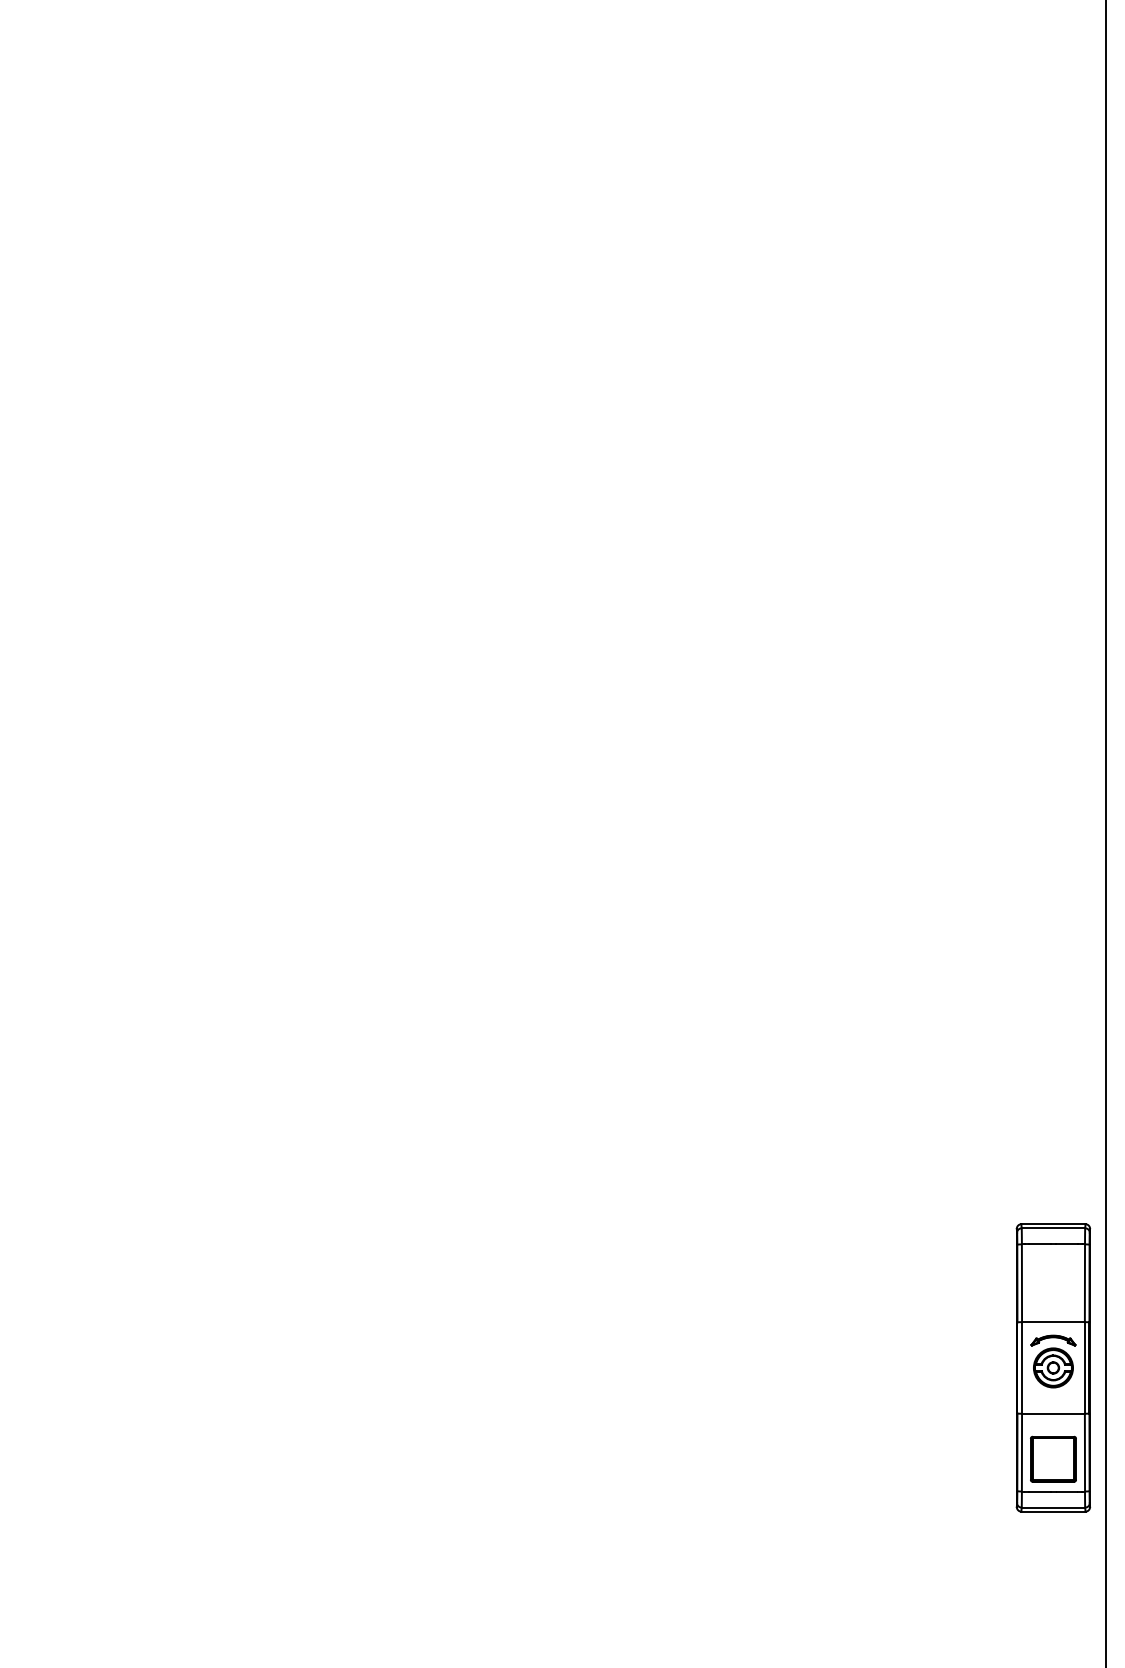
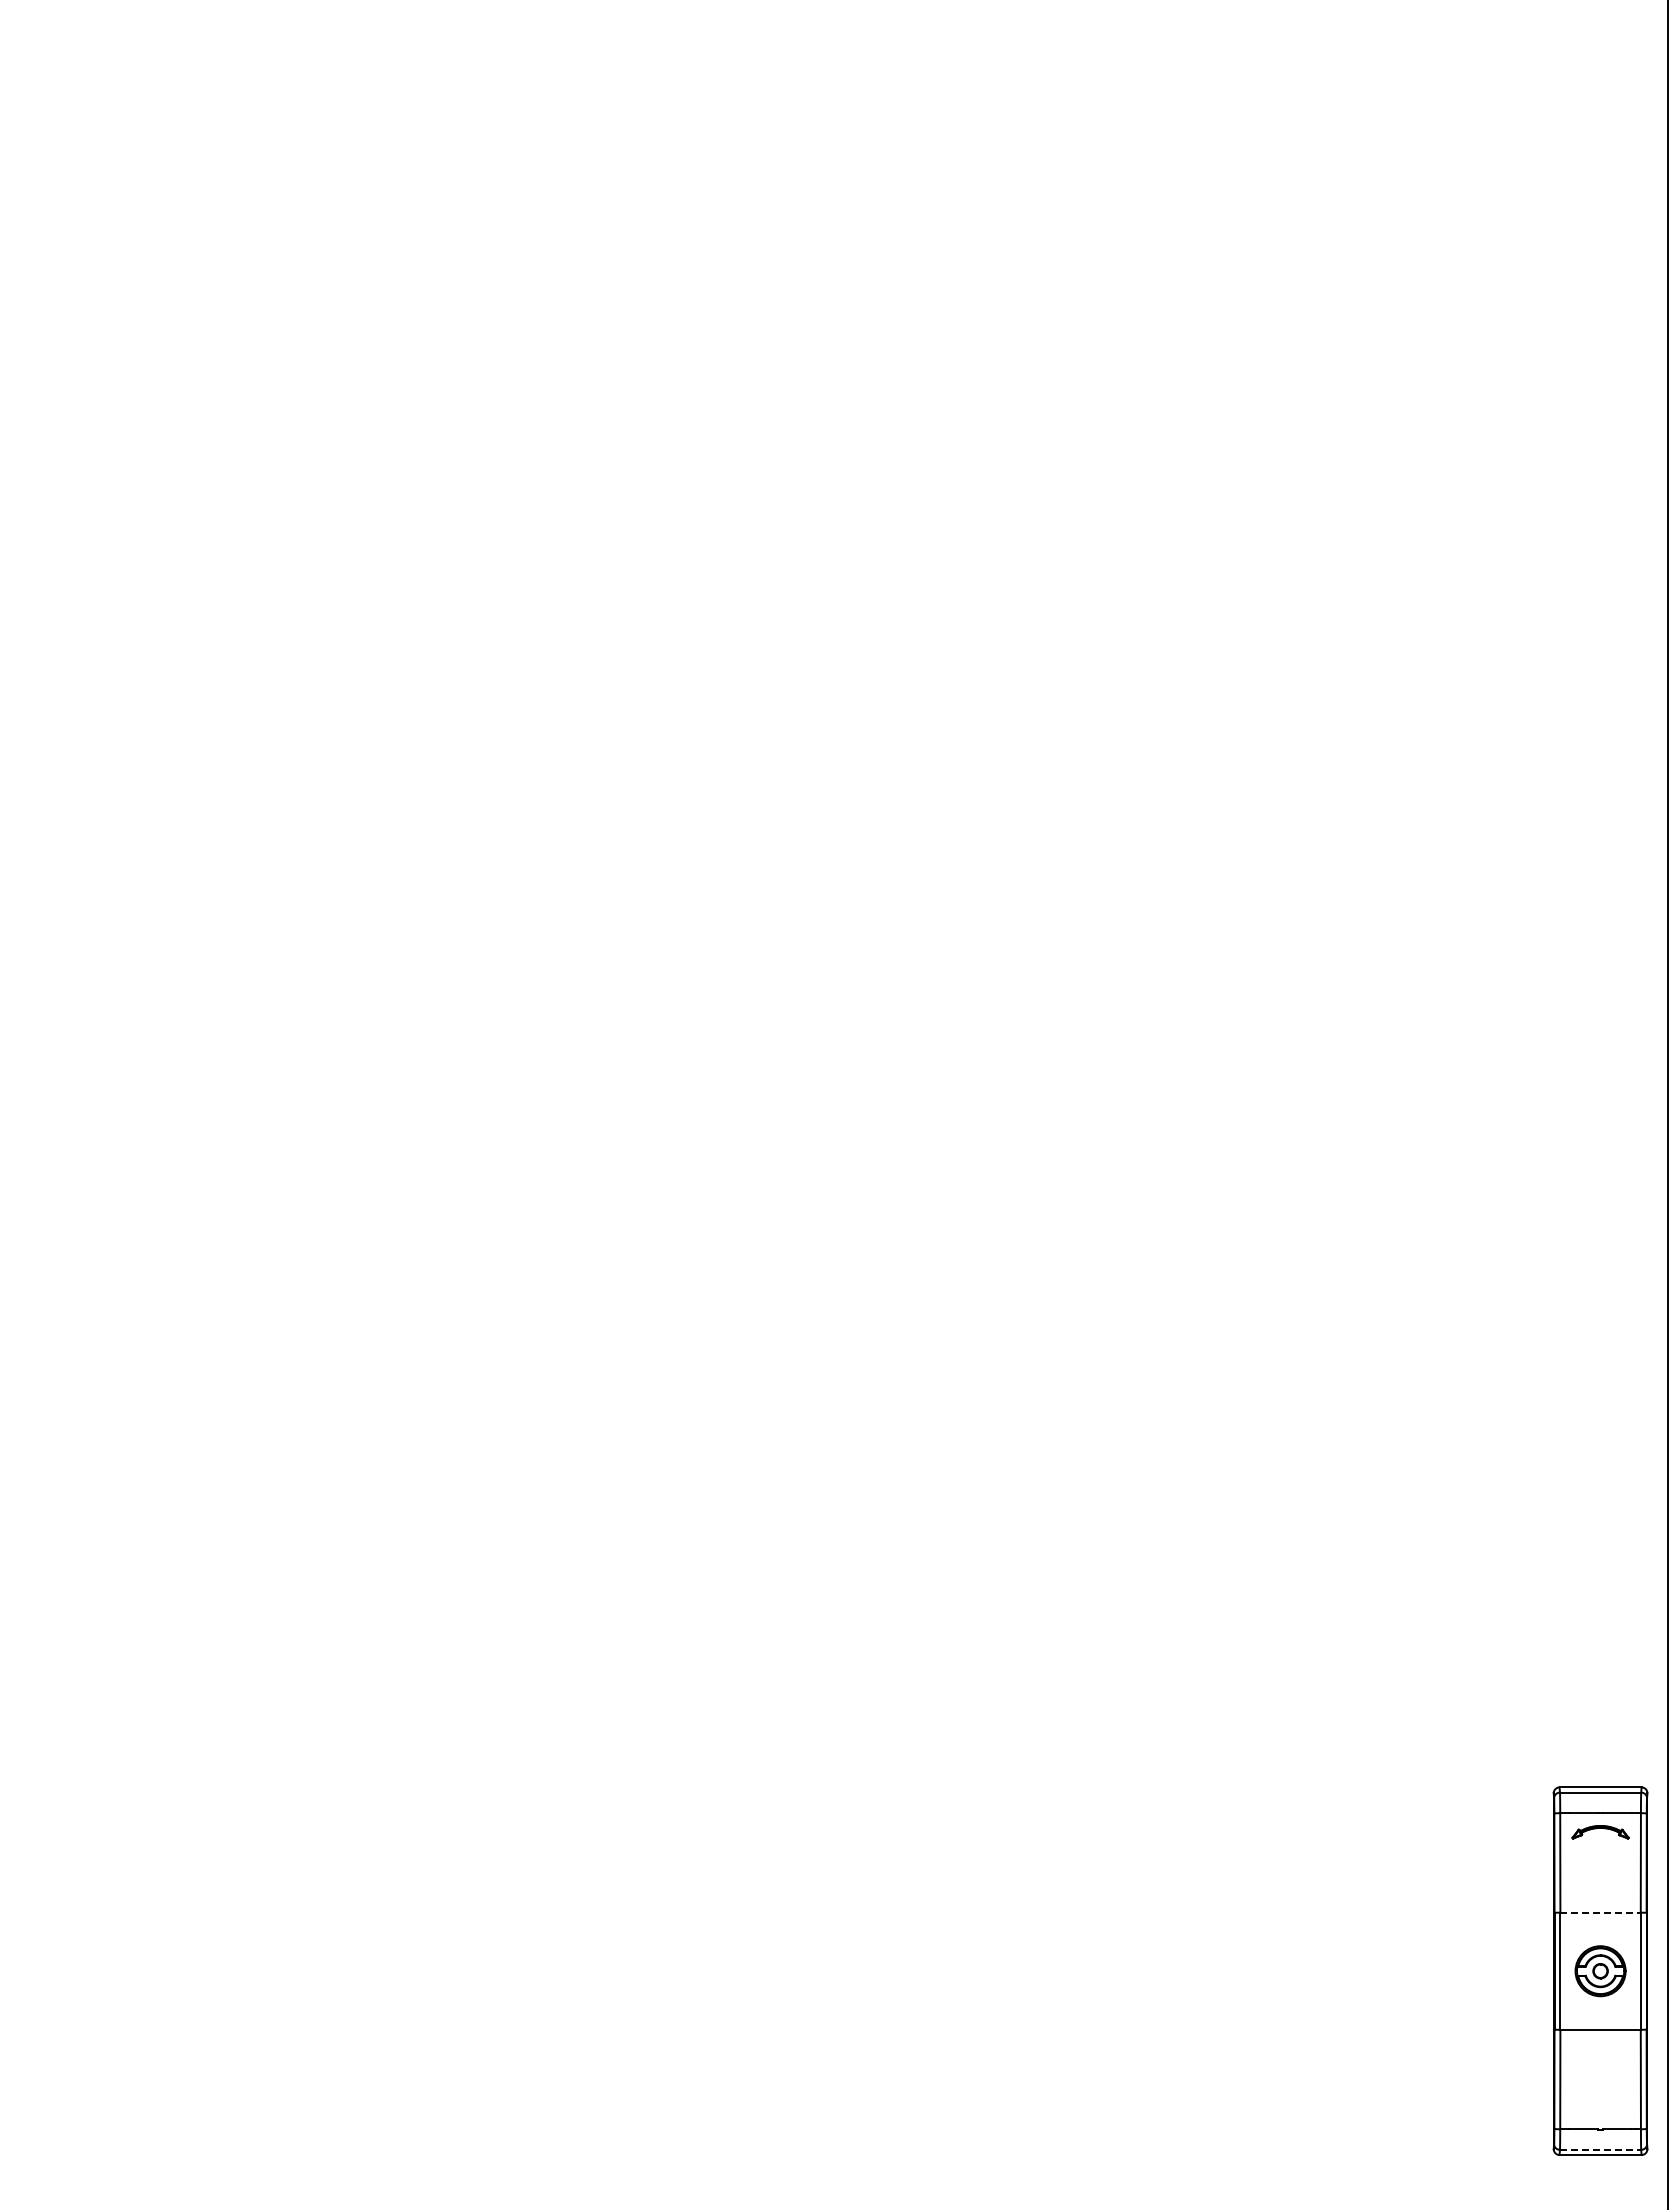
line: (1054, 1322) -> (1601, 1912), solid -> dashed
part: (1053, 1340) -> (1600, 1832), moved
part: (1053, 1458) -> (1600, 2087), removed
line: (1053, 1507) -> (1600, 2149), solid -> dashed

